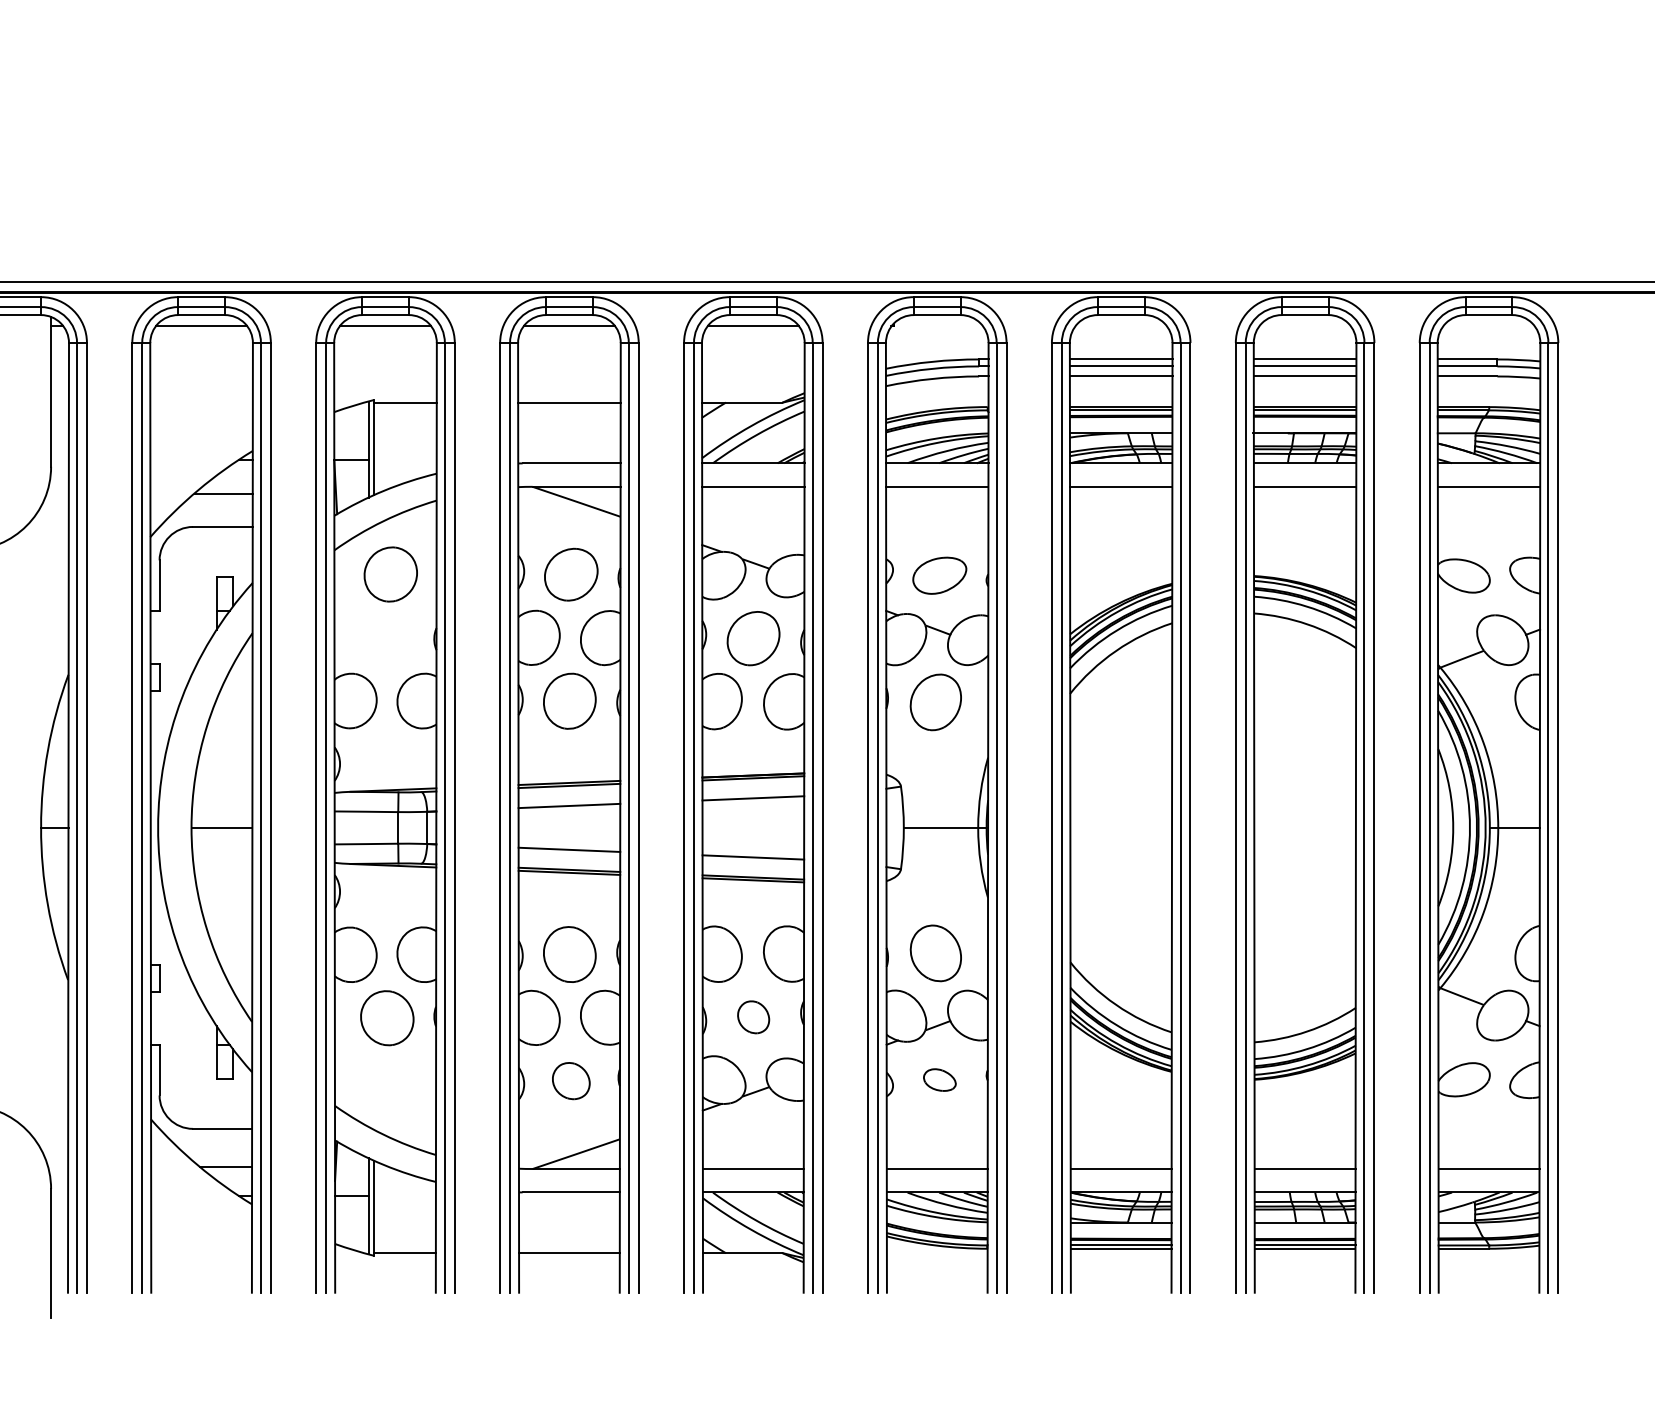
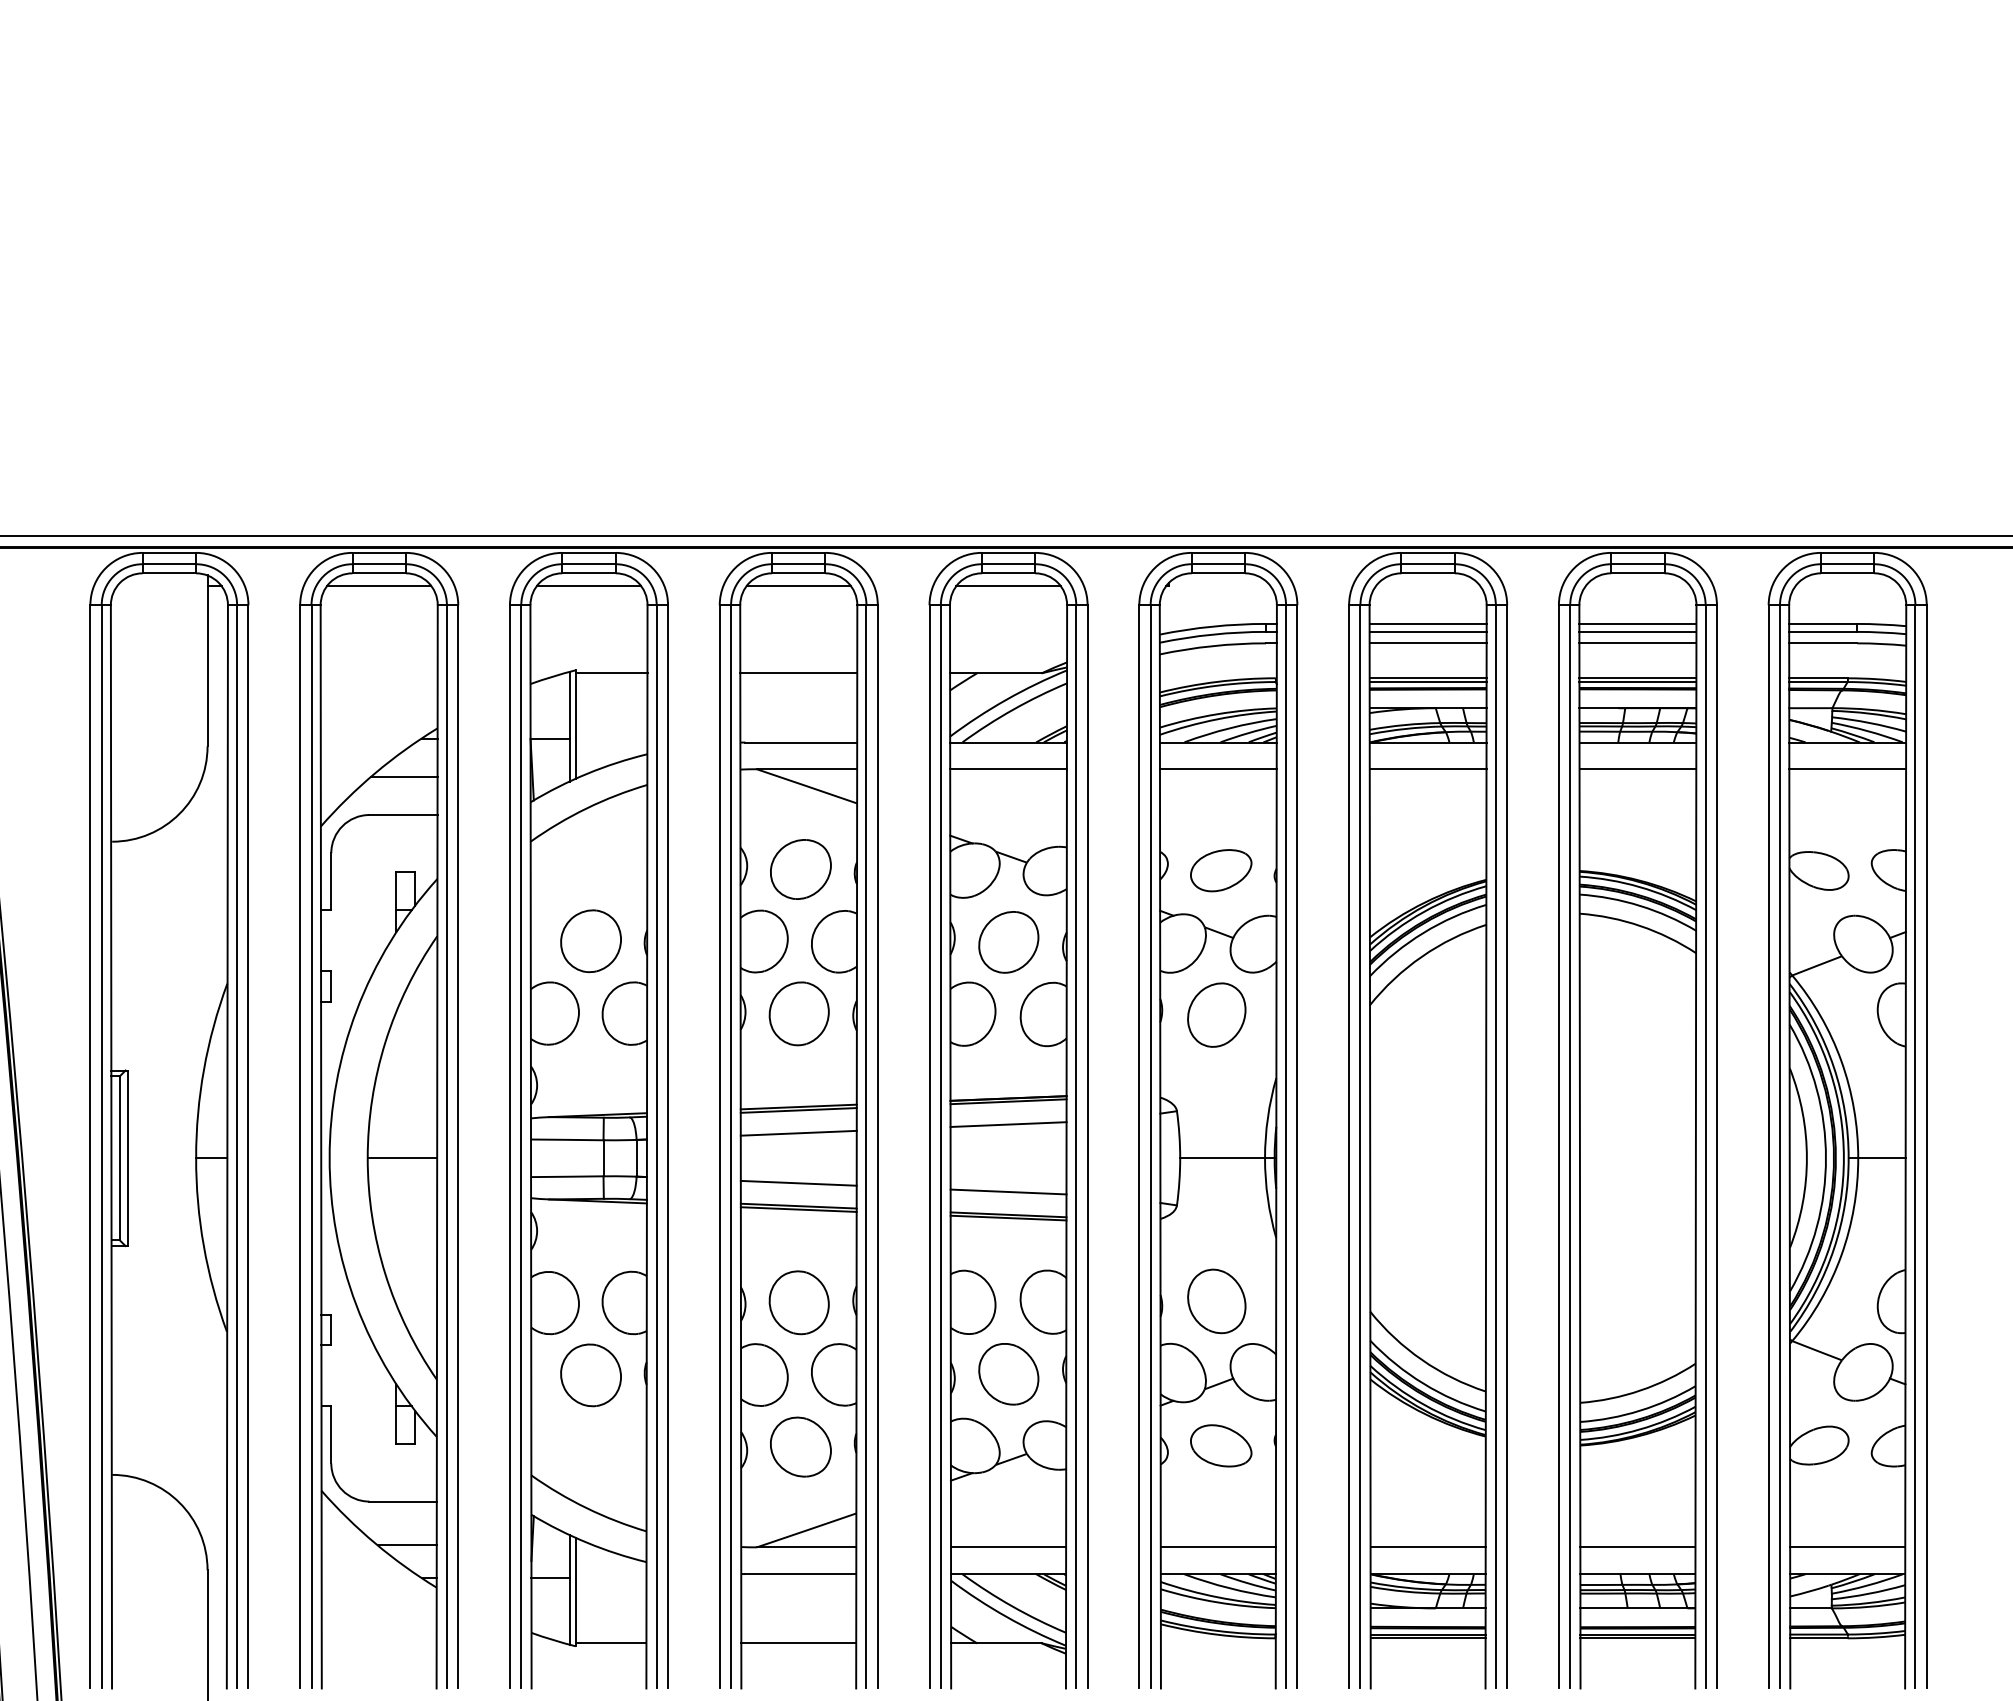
part: (390, 574) -> (590, 941), moved
part: (753, 1017) -> (1008, 1374), size x1.67
part: (940, 1079) -> (1221, 1445), size x1.67
part: (570, 1080) -> (800, 1446), size x1.43

